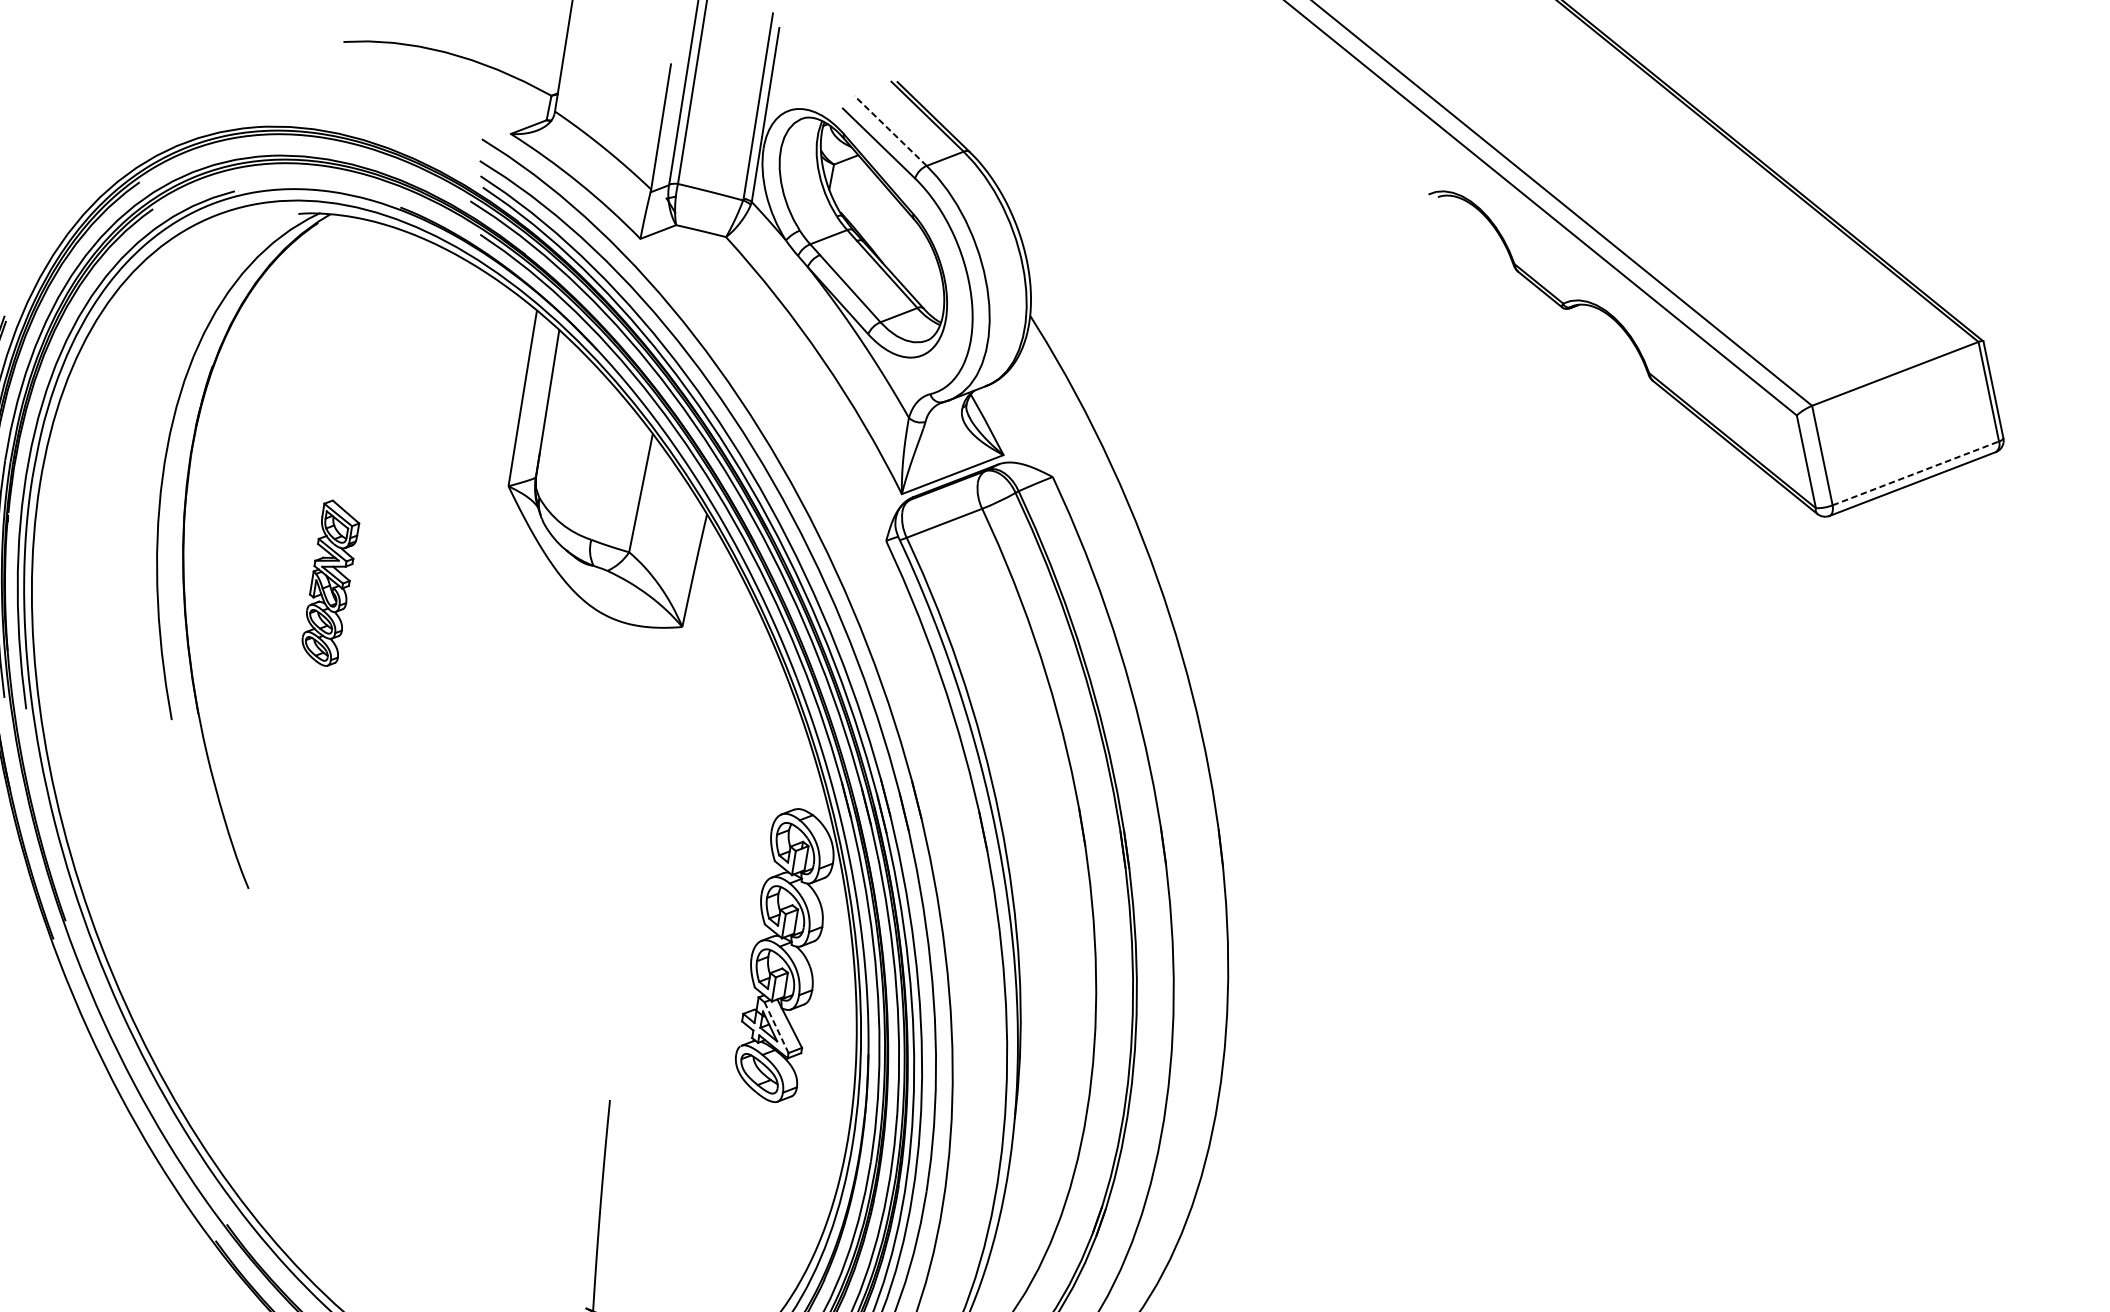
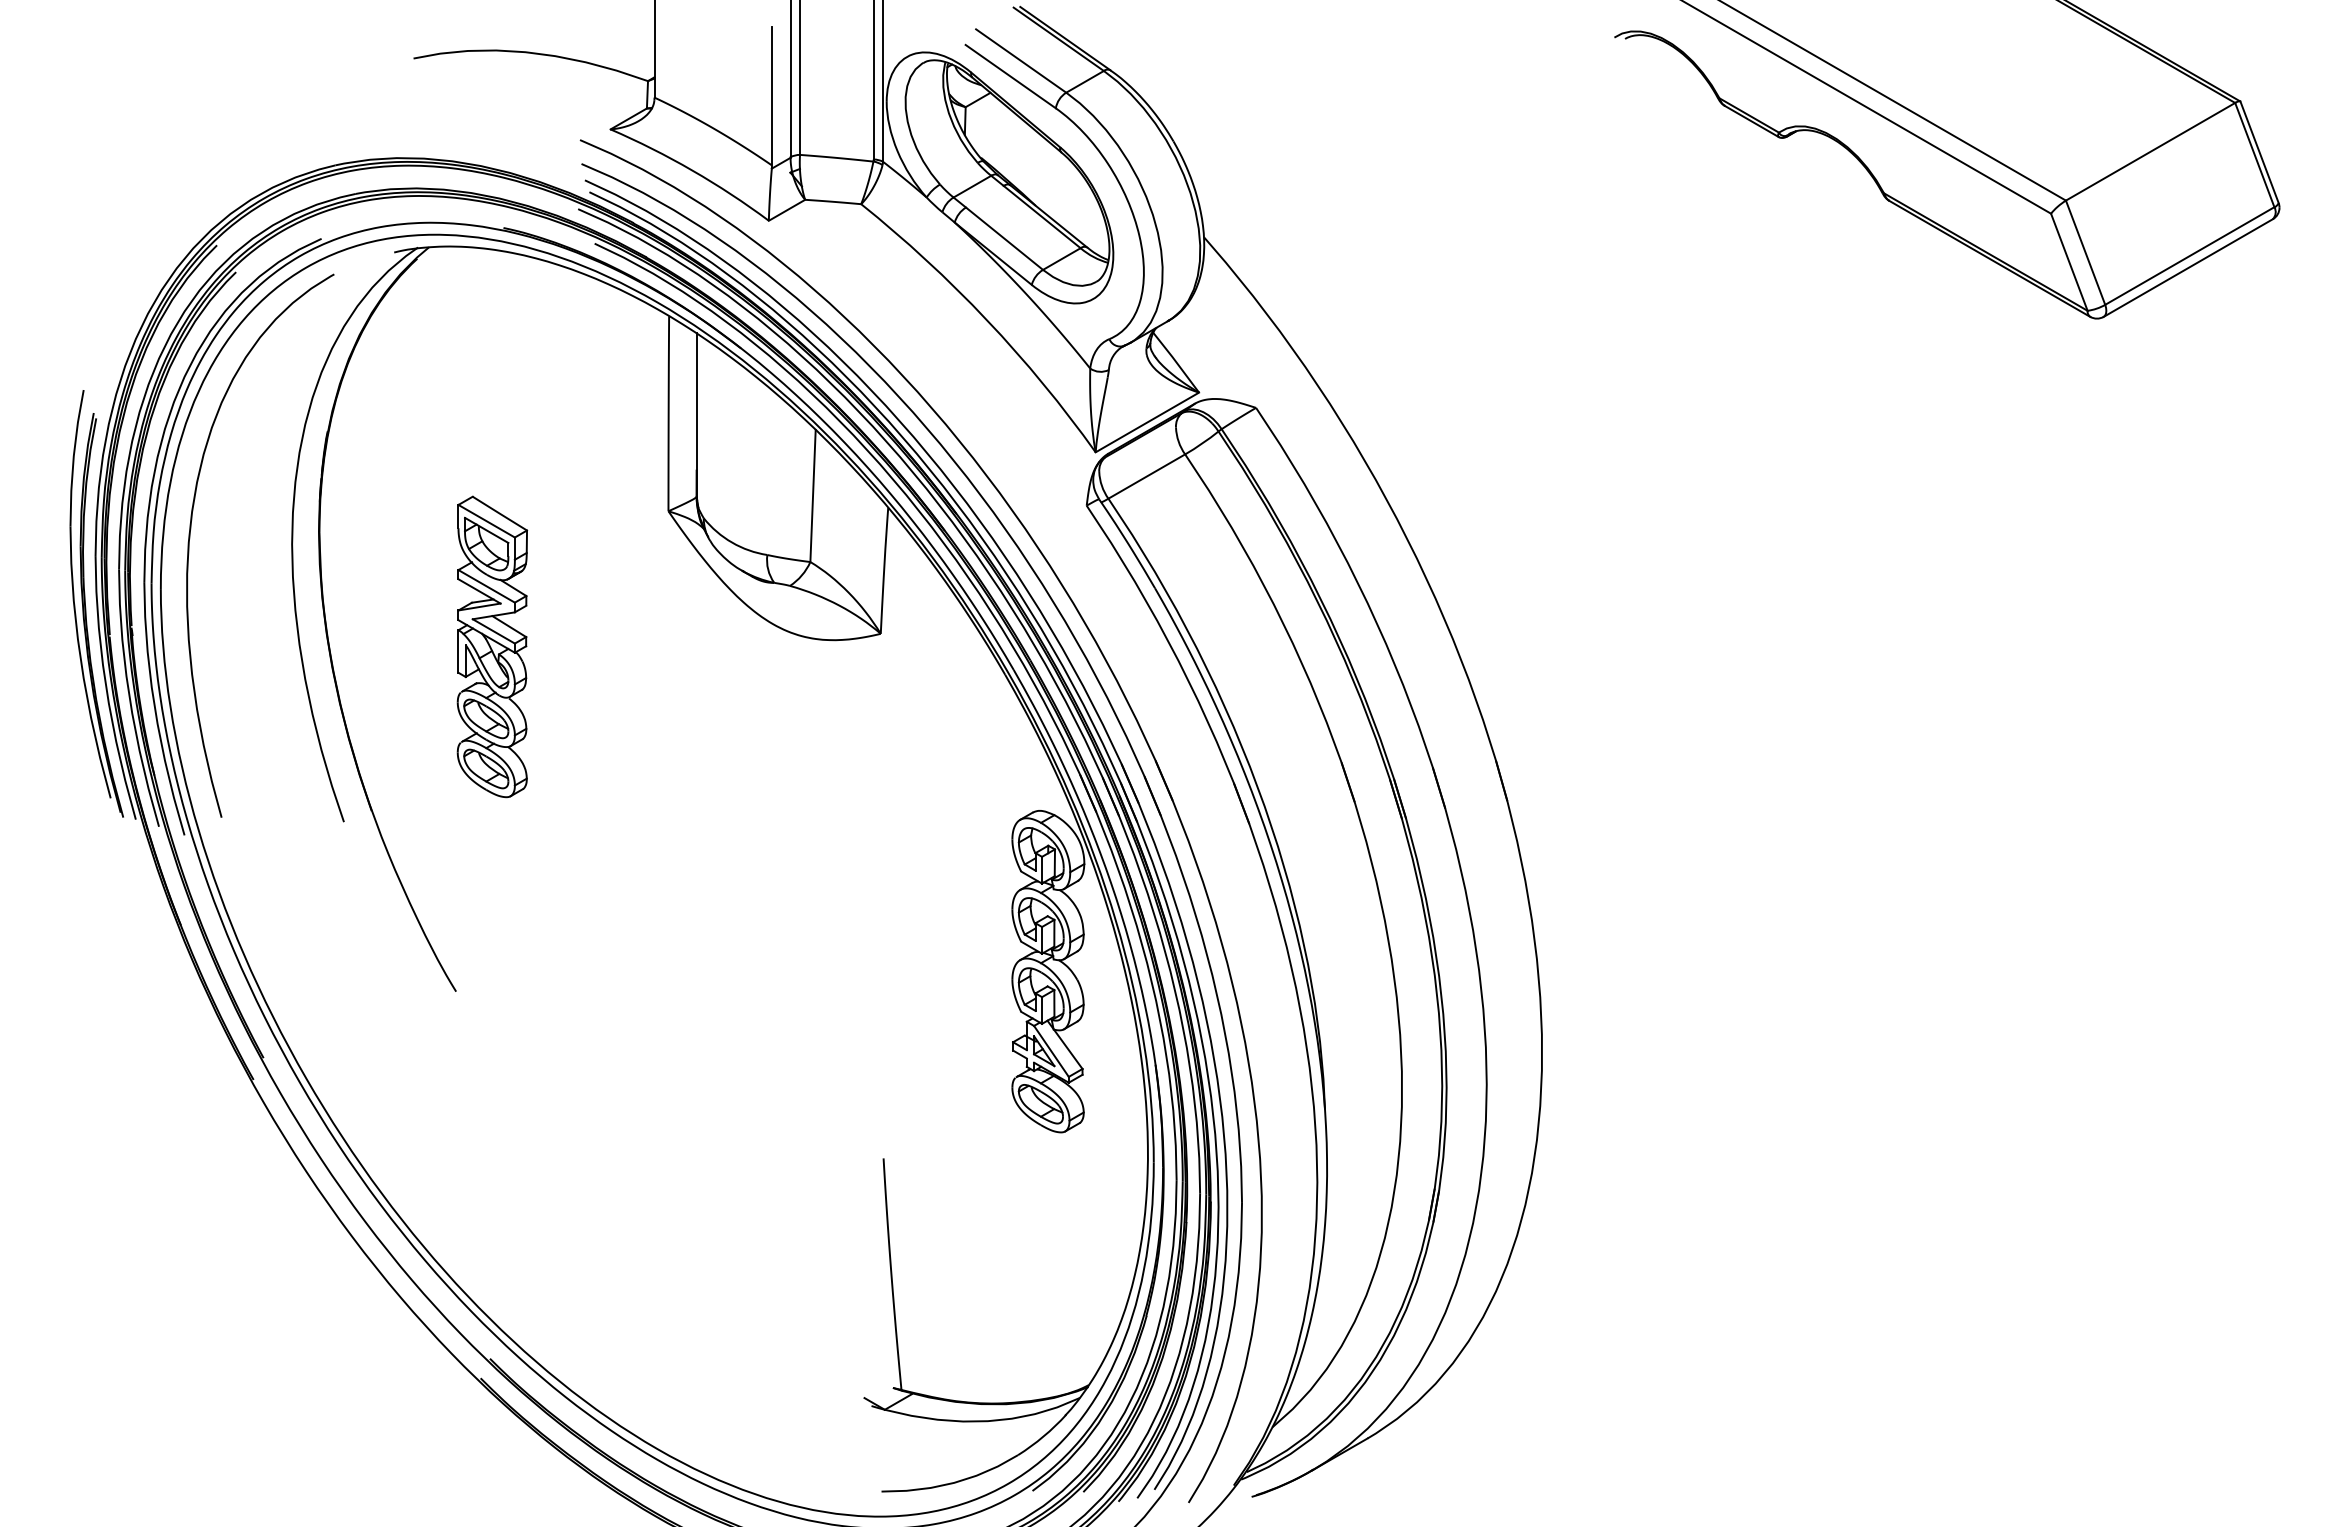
line: (890, 130) -> (1020, 60), dashed -> solid
curve: (73, 442) -> (190, 538), added
line: (1915, 473) -> (2189, 256), dashed -> solid
part: (330, 583) -> (492, 646), size x1.67
line: (776, 1027) -> (1051, 1051), dashed -> solid

